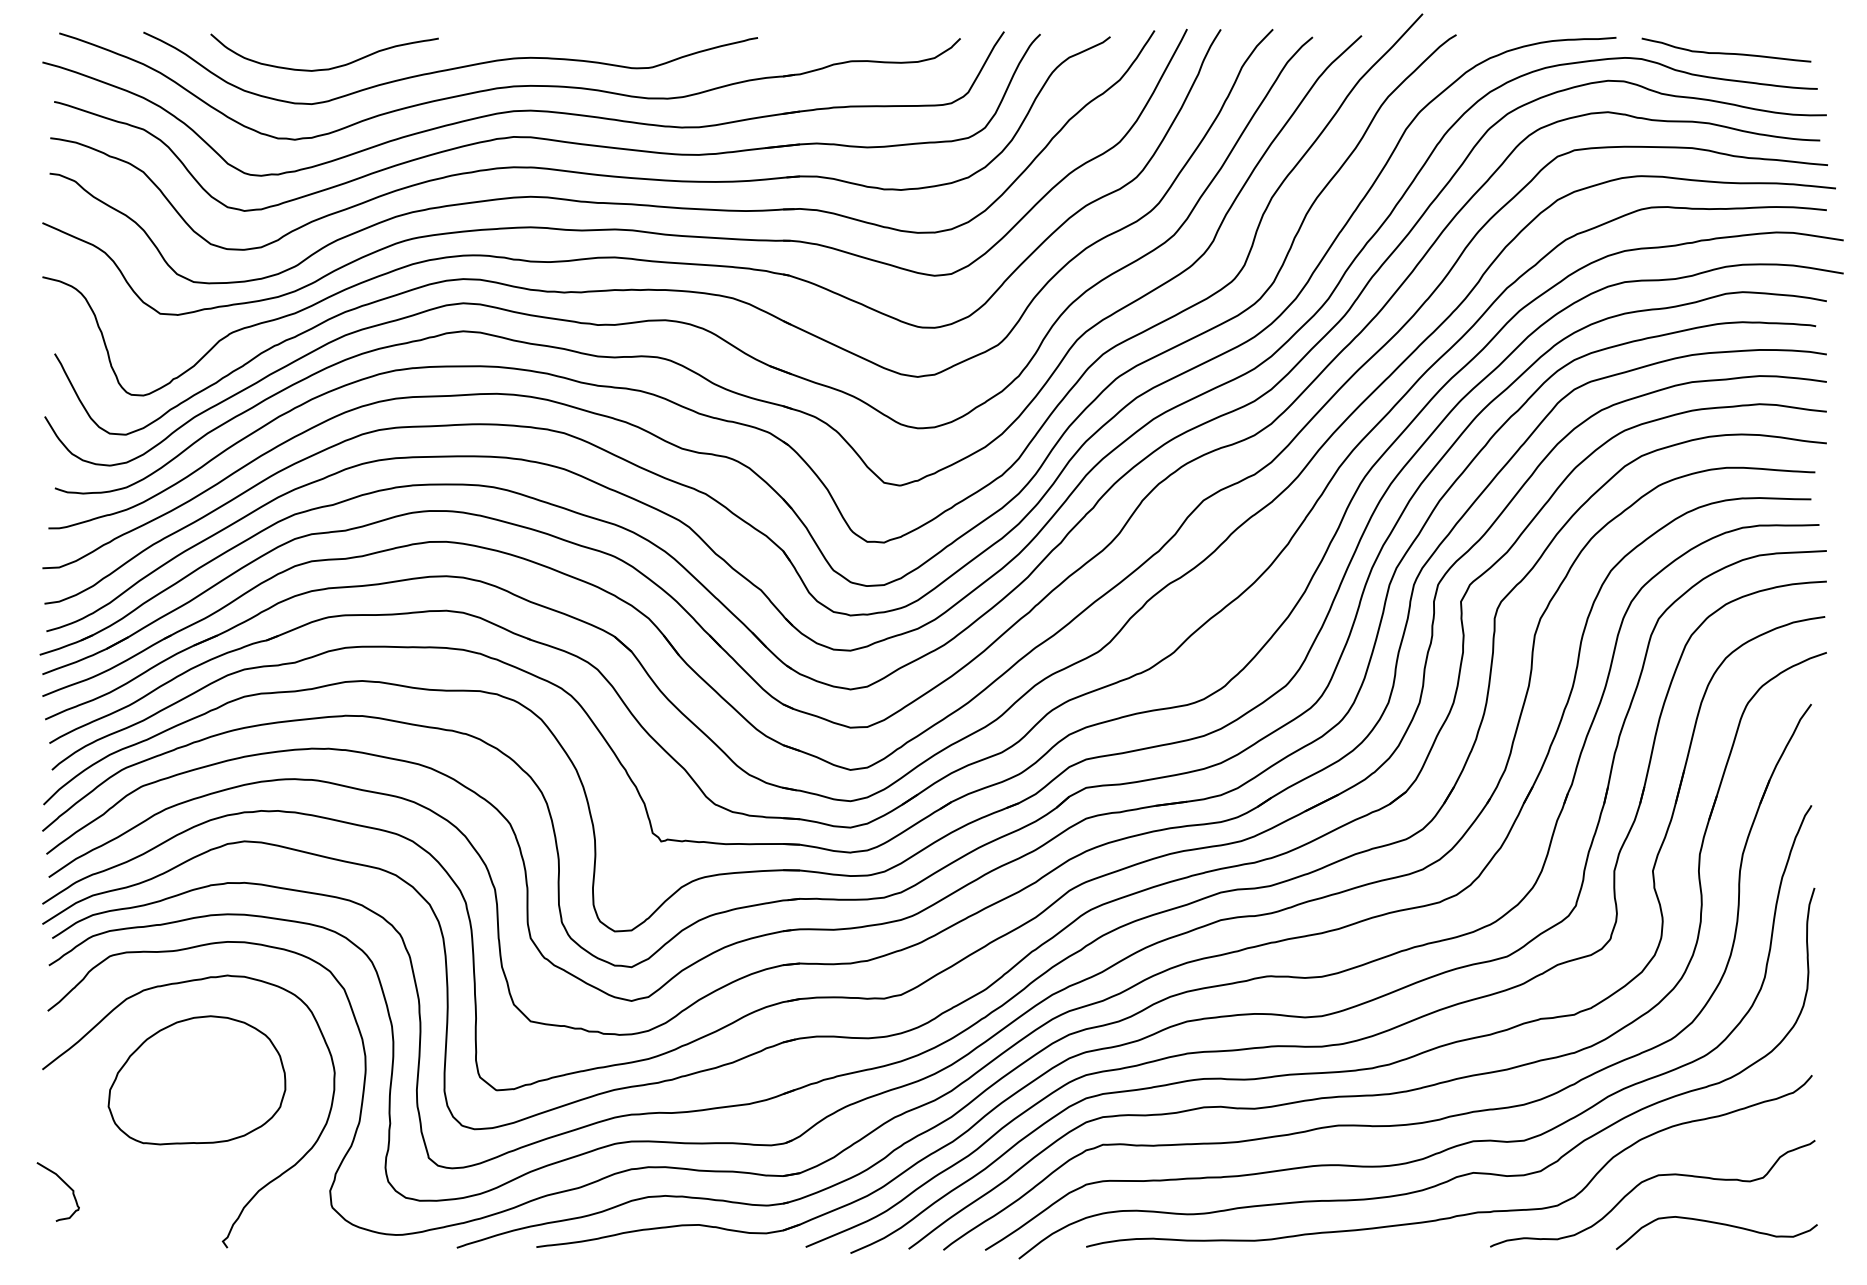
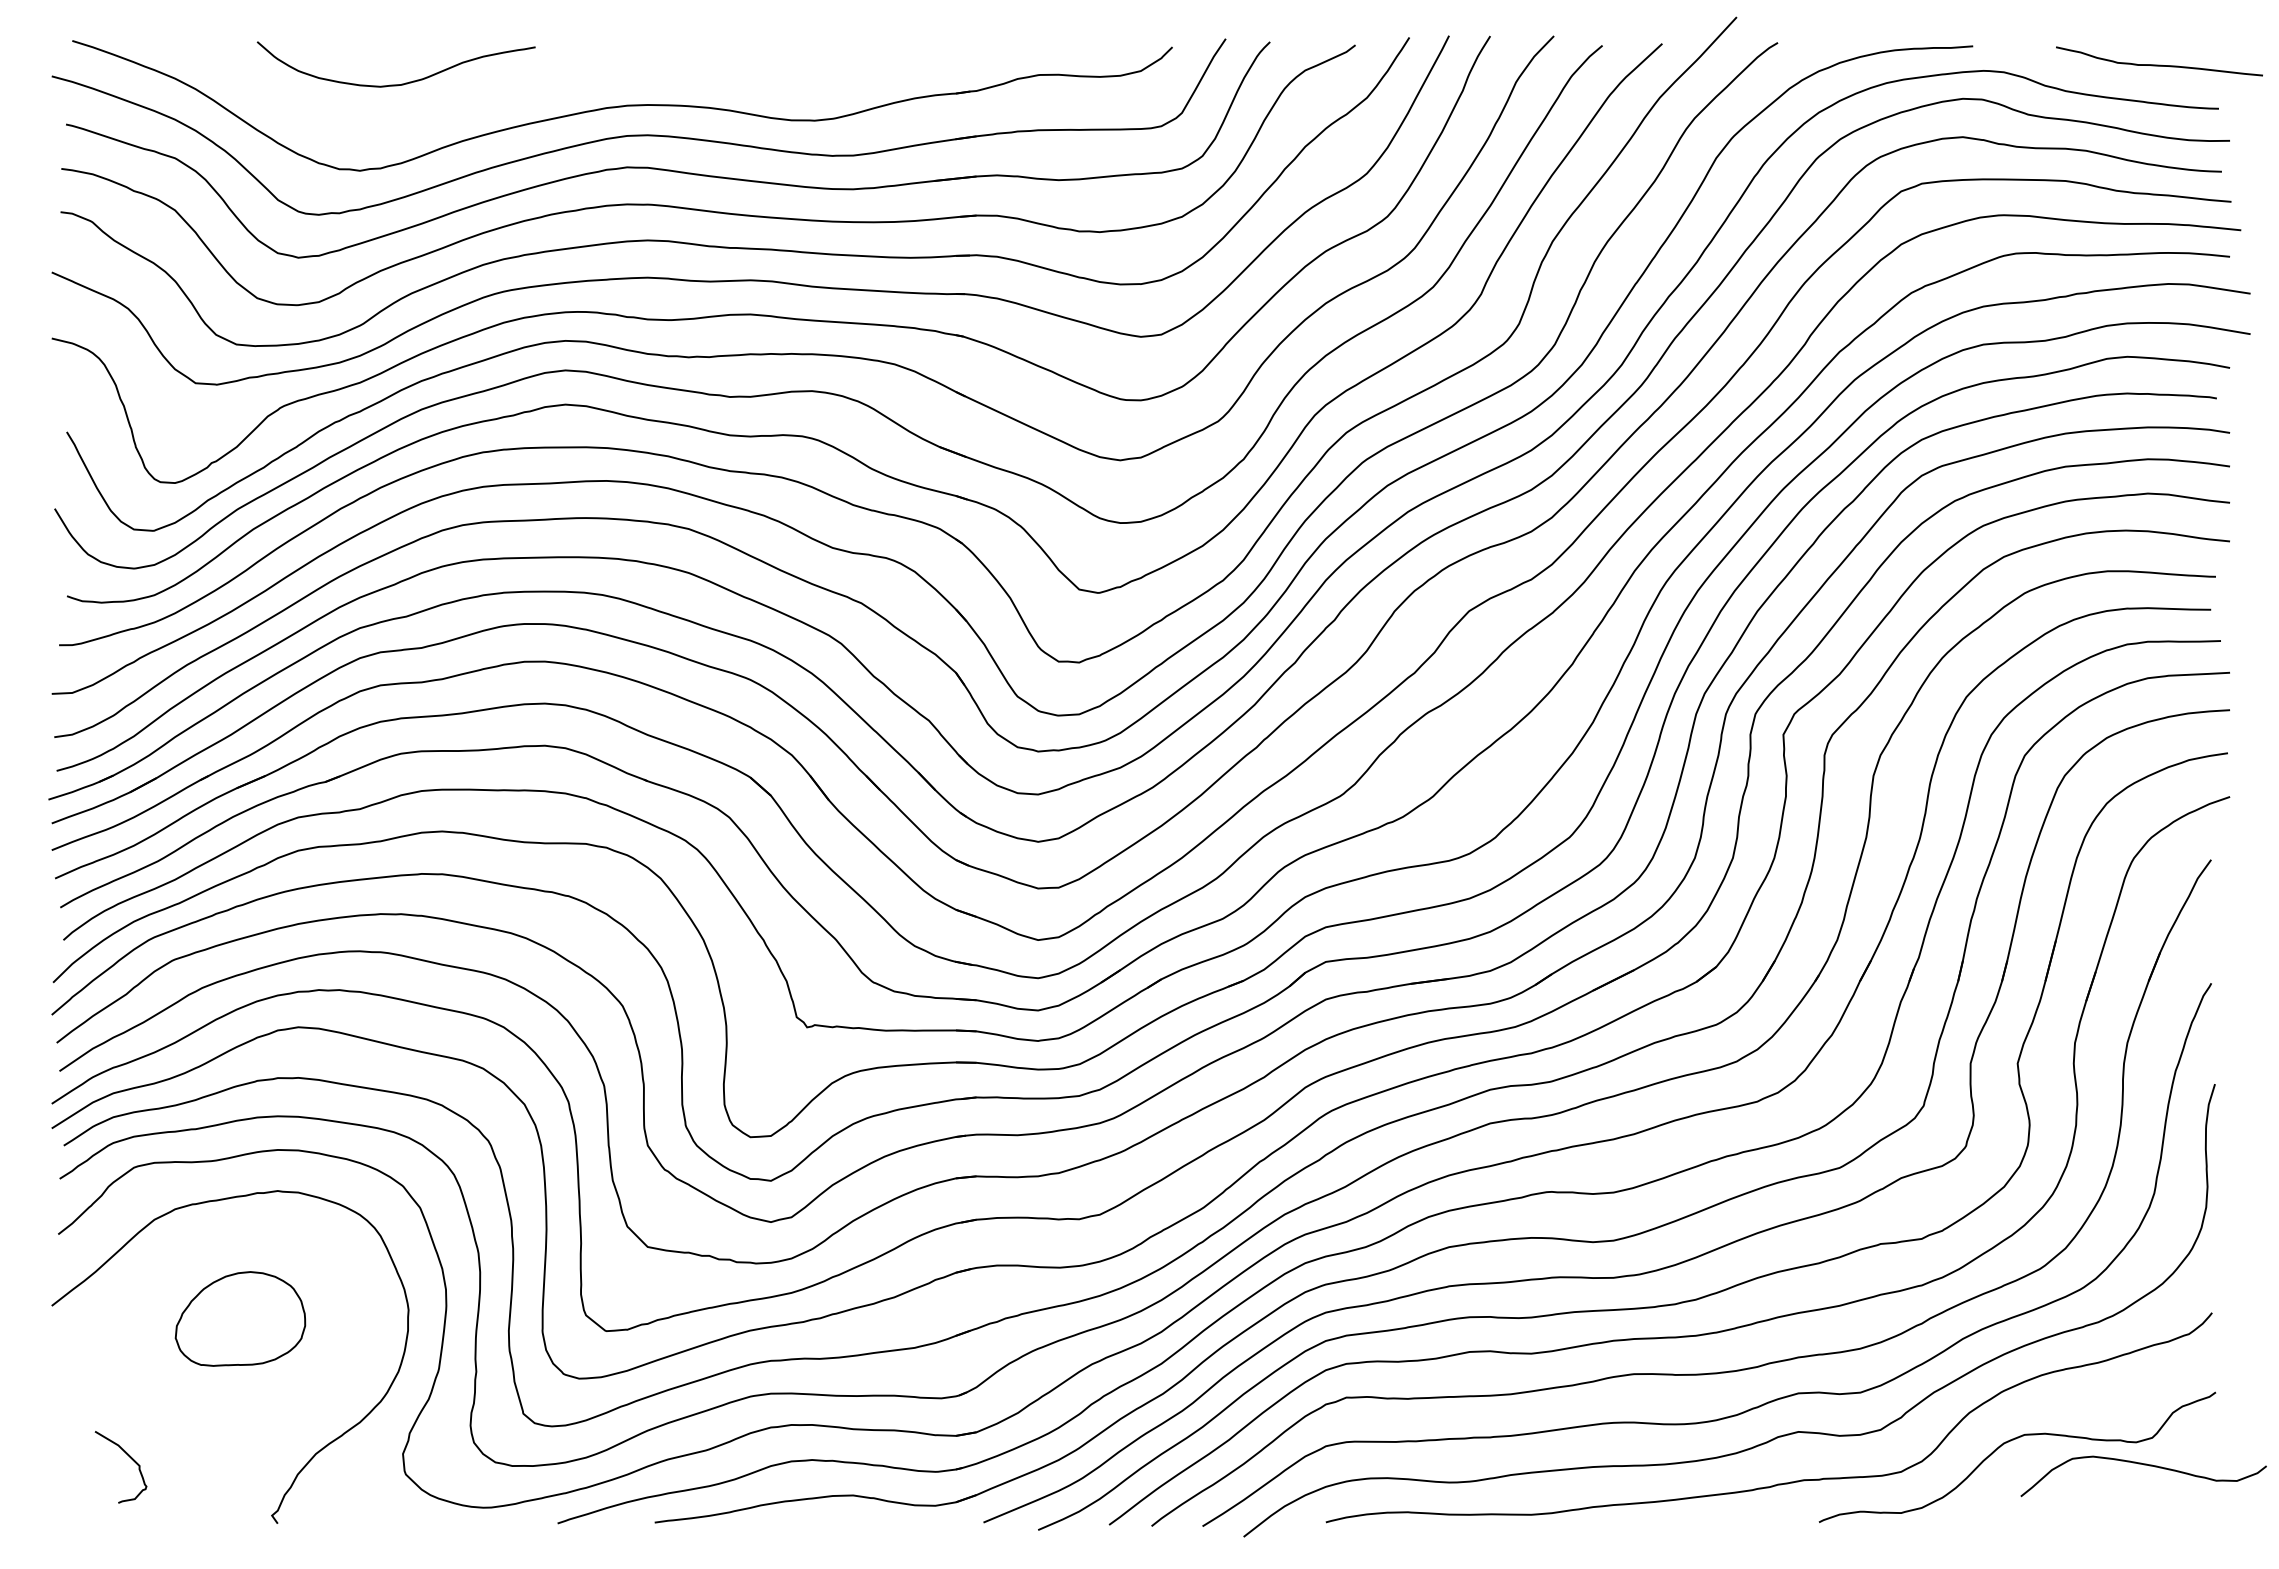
curve: (1726, 52) -> (2159, 64), moved
curve: (450, 68) -> (550, 83), removed
part: (197, 1079) -> (240, 1318), size x0.6
curve: (65, 1183) -> (129, 1457), moved
curve: (1716, 1224) -> (2143, 1465), moved

